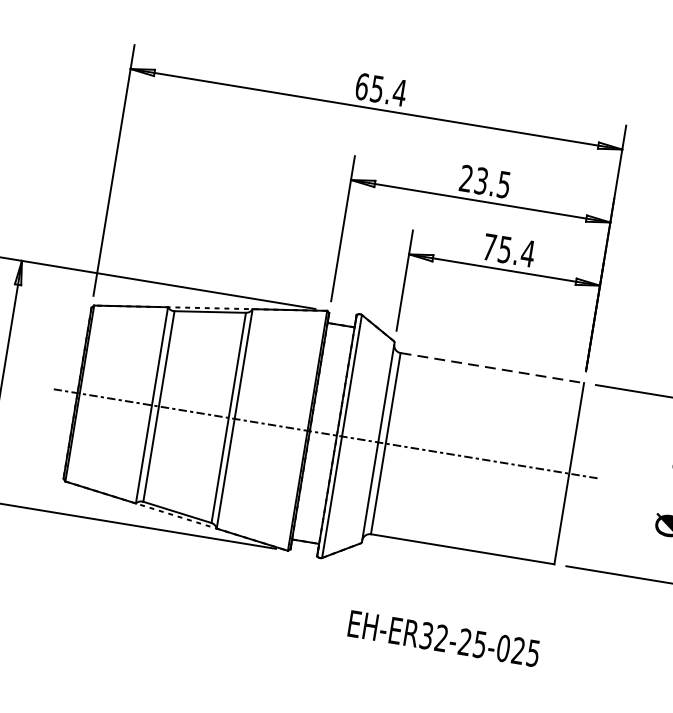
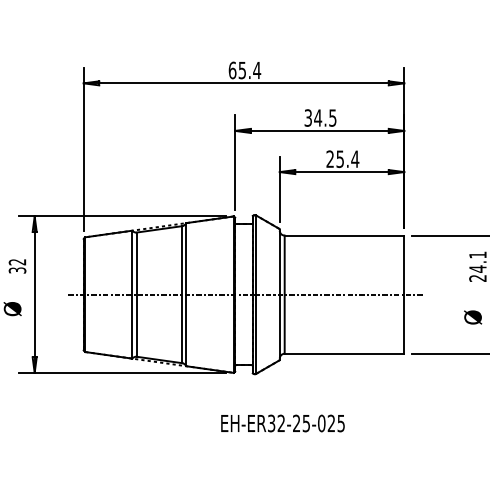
text: (474, 179) -> (313, 117), 23.5 -> 34.5
text: (488, 246) -> (329, 158), 75.4 -> 25.4
line: (492, 367) -> (344, 235), dashed -> solid
text: (443, 638) -> (282, 423), moved

